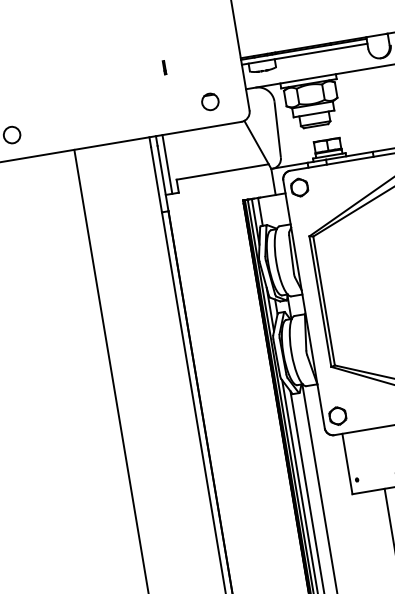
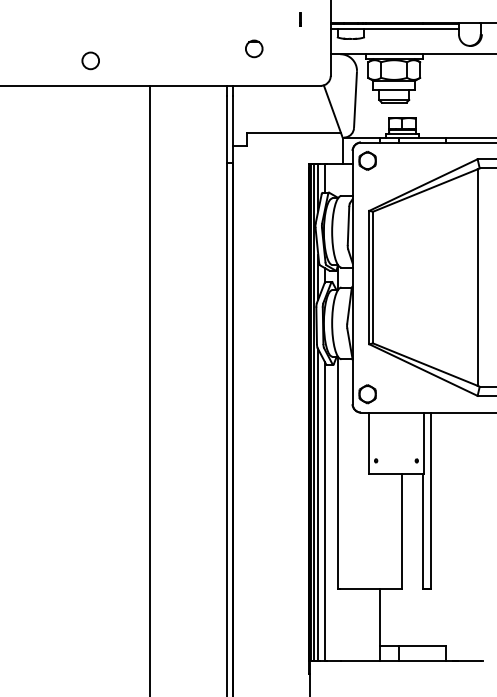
line: (164, 67) -> (300, 19), moved
part: (210, 101) -> (254, 48), moved
line: (167, 164) -> (240, 115), removed

